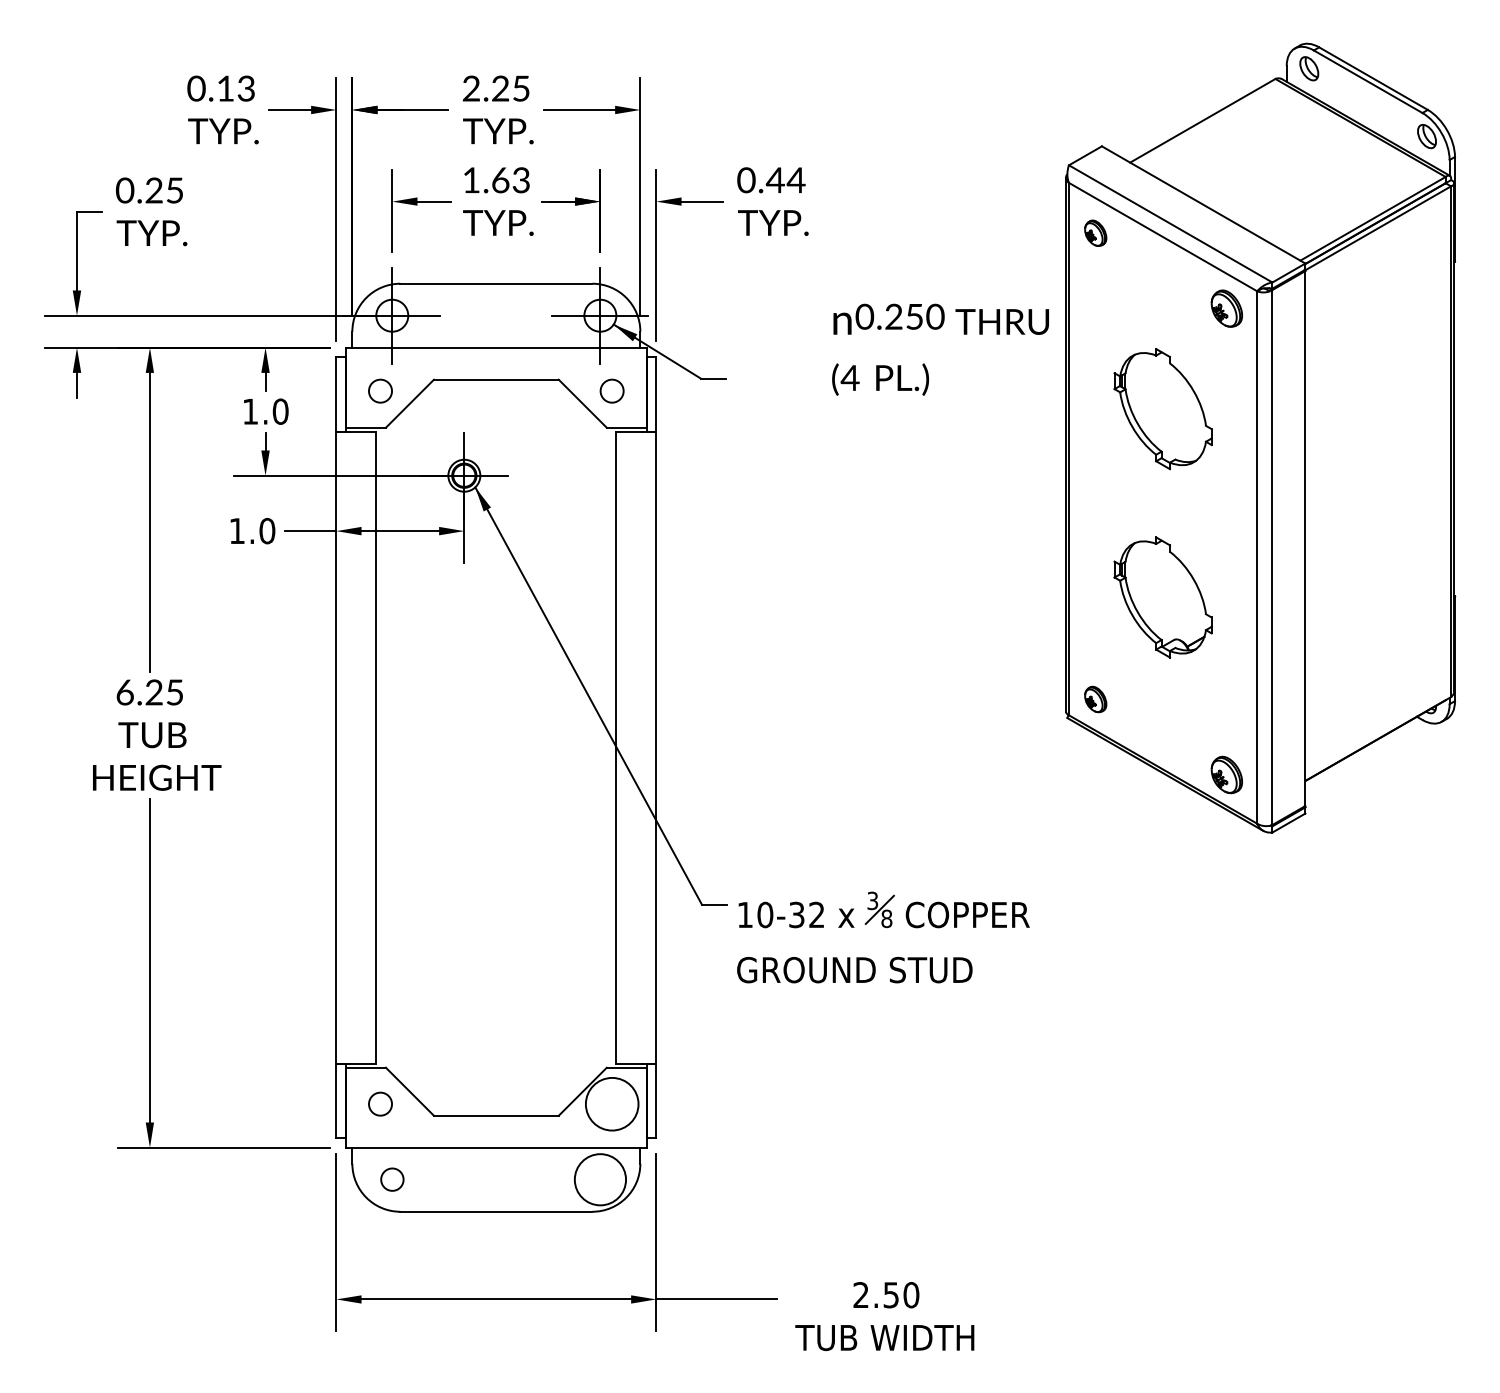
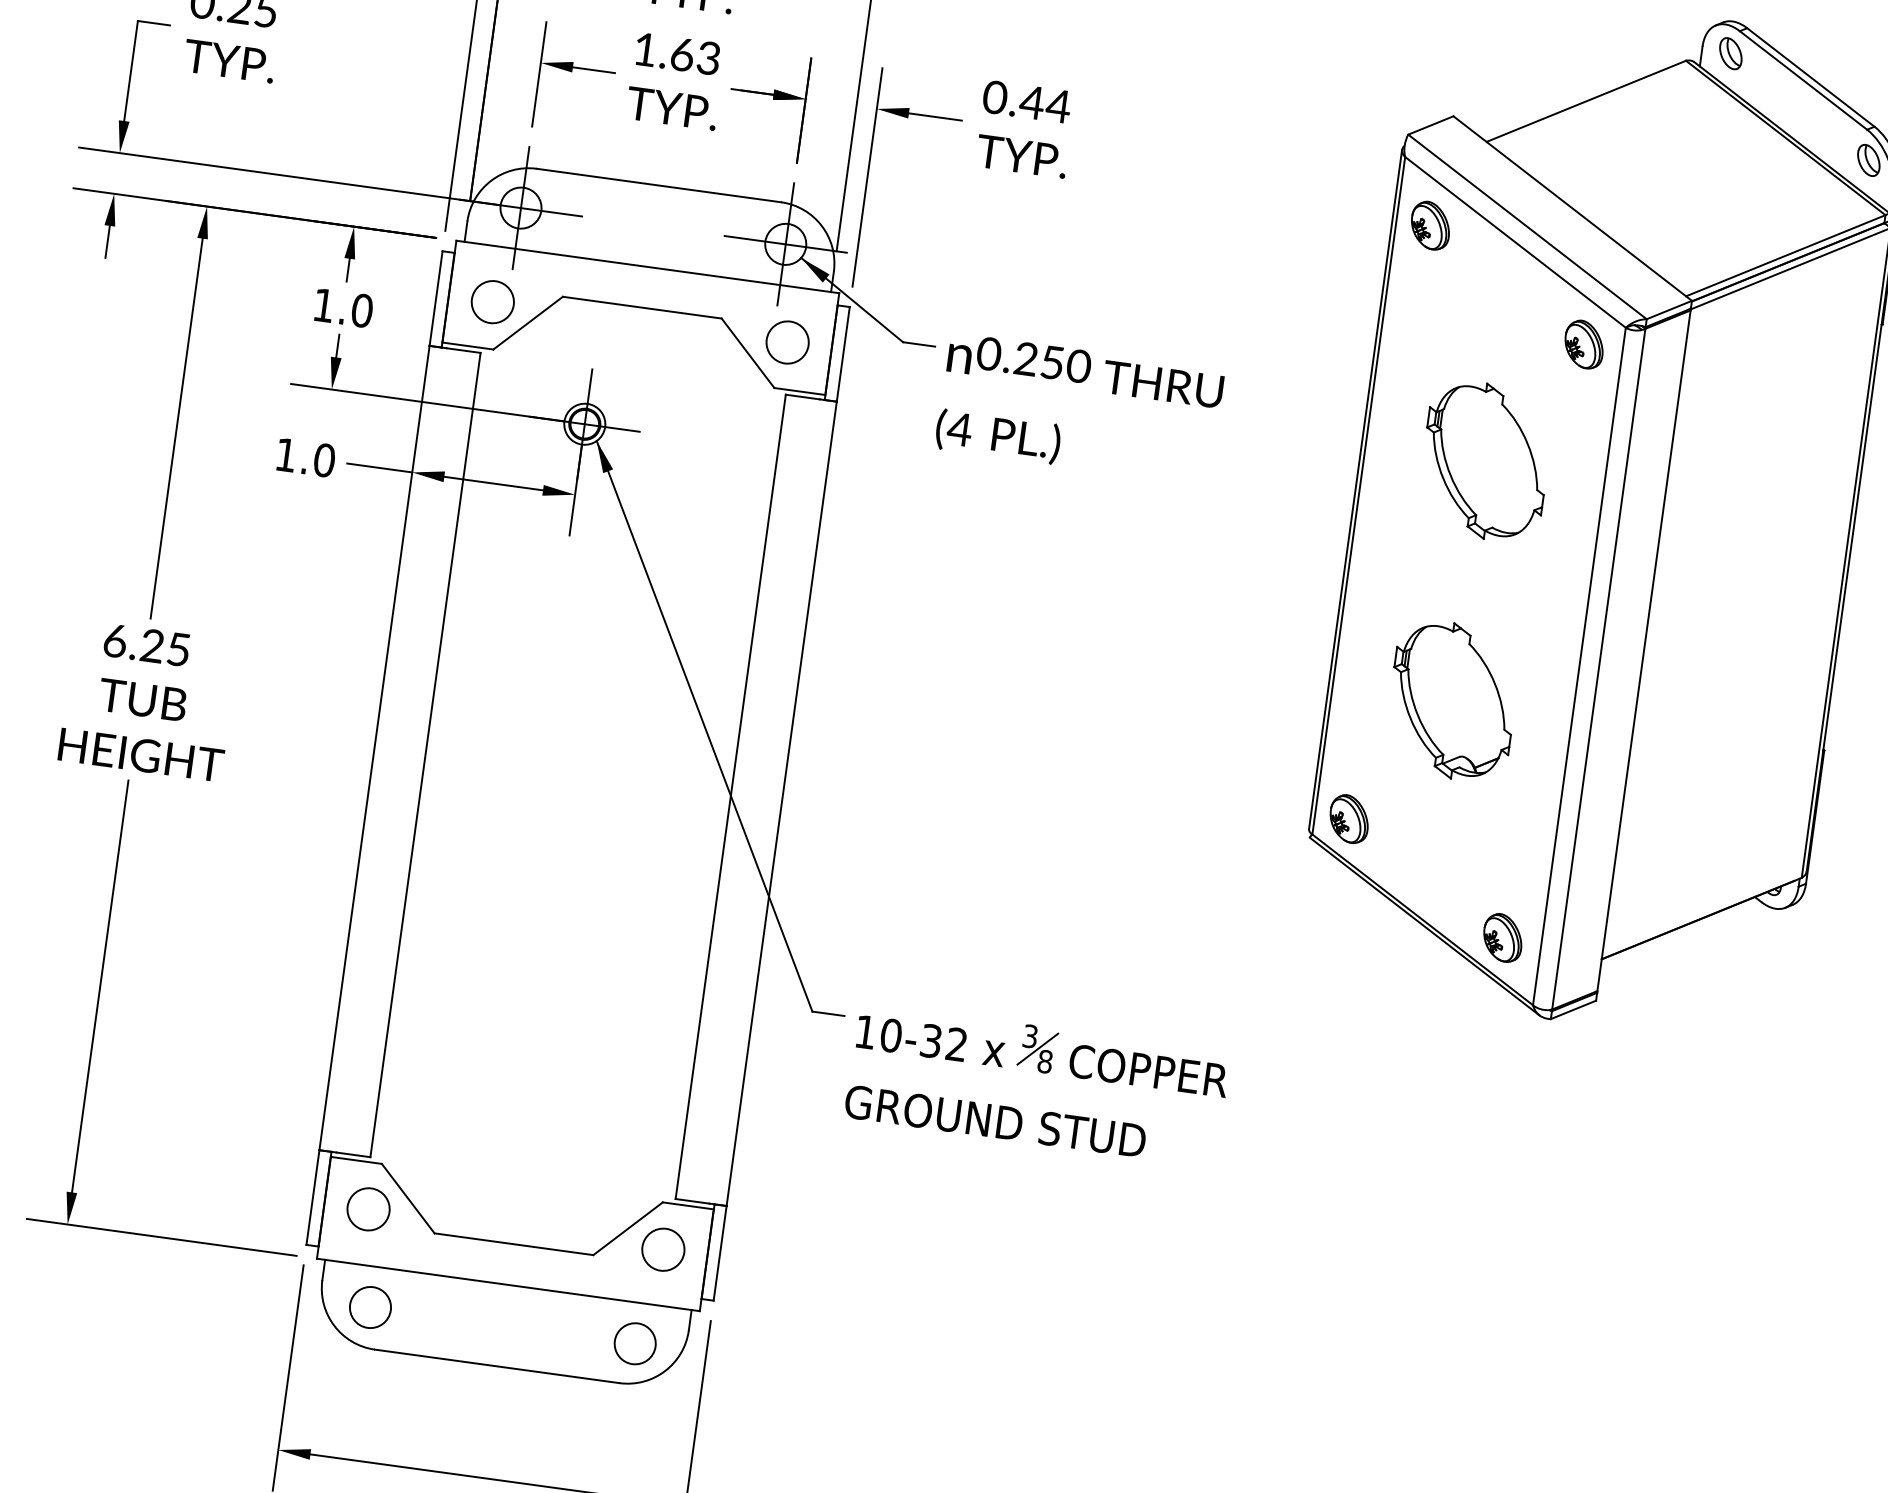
part: (1095, 233) -> (1430, 226), size x1.43
text: (940, 349) -> (1079, 408), moved
circle: (380, 390) -> (492, 301), size x1.43
circle: (611, 390) -> (786, 341), size x1.43
part: (1095, 699) -> (1348, 818), size x1.43
circle: (380, 1103) -> (368, 1208), size x1.43
circle: (611, 1103) -> (662, 1248), size x0.62
circle: (392, 1179) -> (370, 1307), size x1.43
circle: (600, 1179) -> (635, 1343), size x0.62

